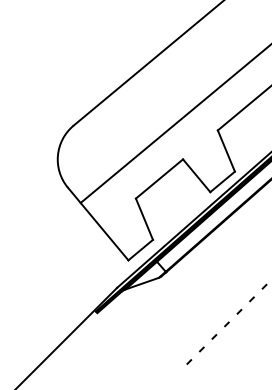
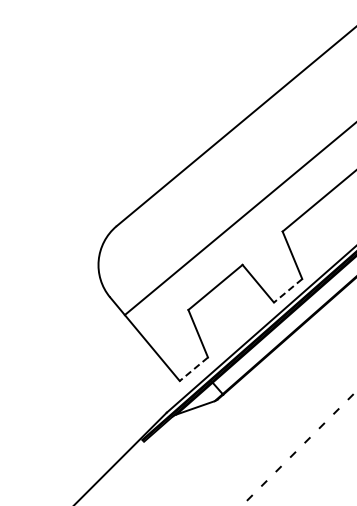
line: (222, 182) -> (287, 291), solid -> dashed
line: (140, 250) -> (193, 369), solid -> dashed

